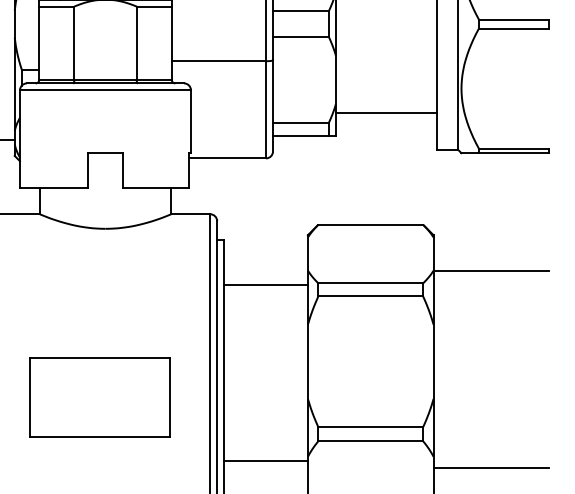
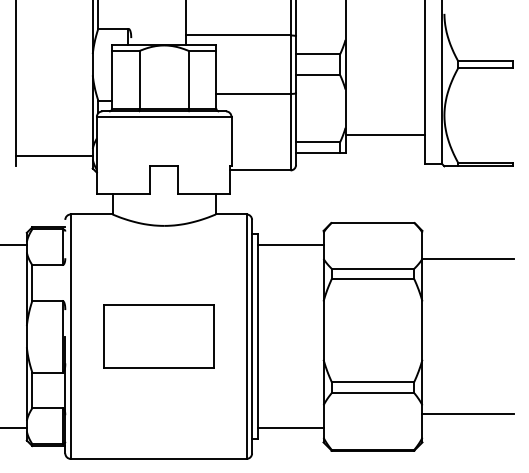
line: (265, 285) -> (290, 245), moved
part: (99, 397) -> (158, 336), moved
line: (265, 460) -> (290, 427), moved

